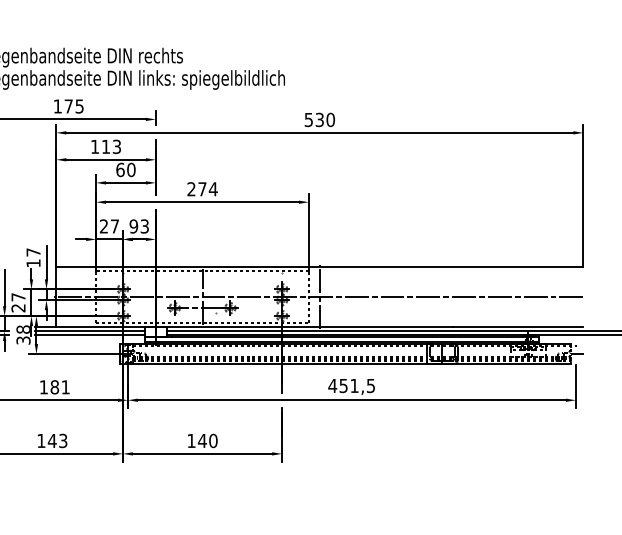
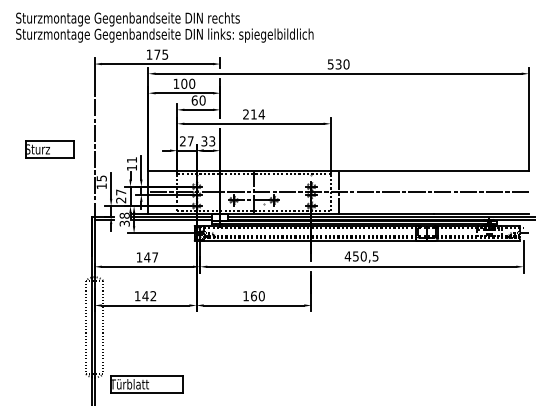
text: (111, 146) -> (188, 83), 113 -> 100
text: (201, 189) -> (253, 114), 274 -> 214
text: (133, 226) -> (204, 141), 93 -> 33
text: (32, 251) -> (131, 159), 17 -> 11
text: (354, 385) -> (363, 256), 451,5 -> 450,5
text: (59, 387) -> (150, 257), 181 -> 147
text: (63, 441) -> (153, 296), 143 -> 142
text: (201, 441) -> (253, 296), 140 -> 160

